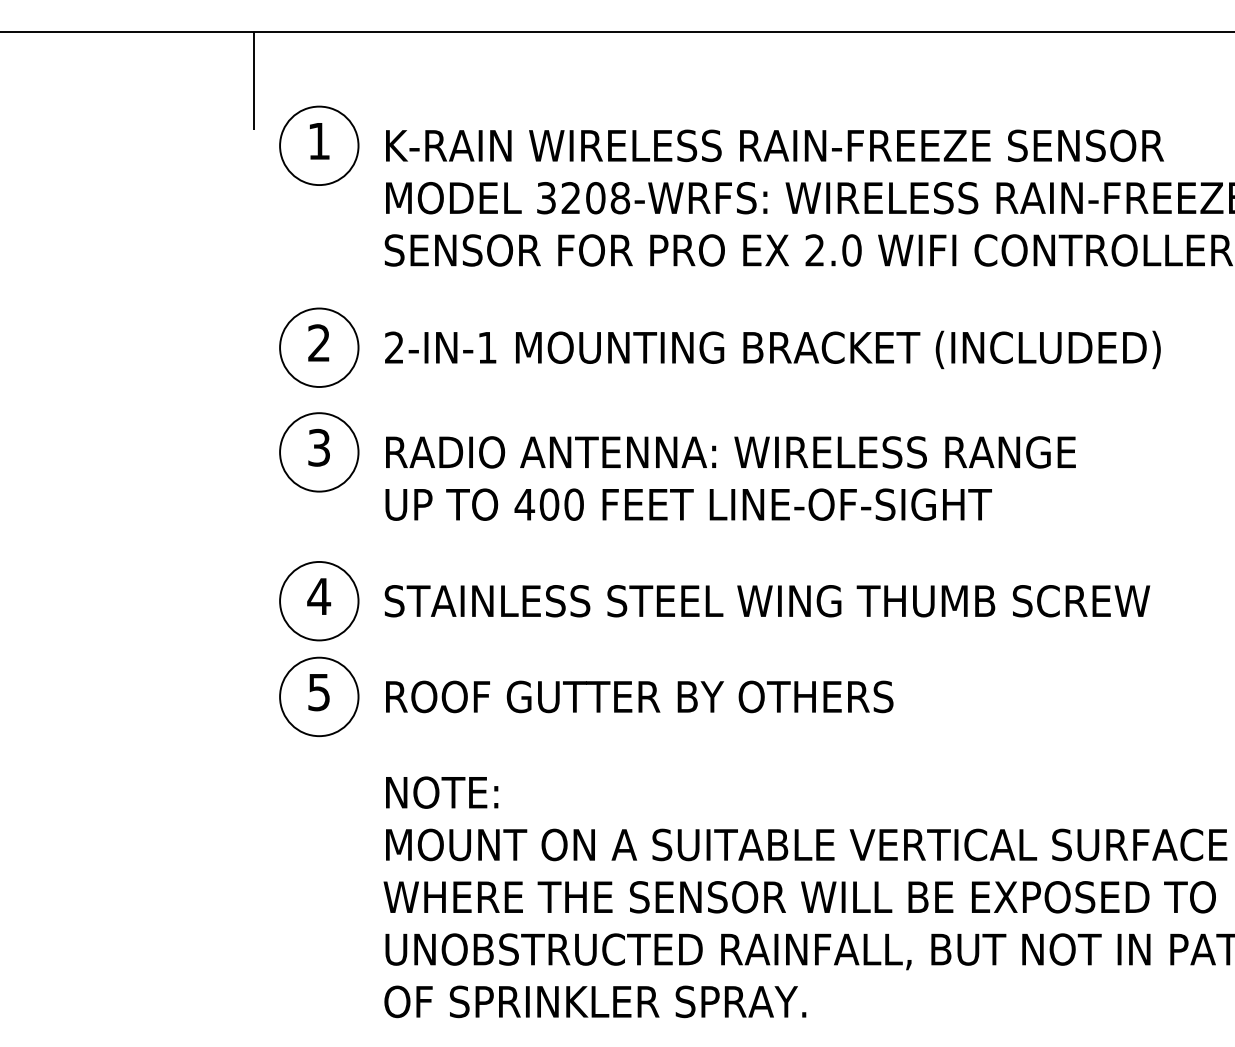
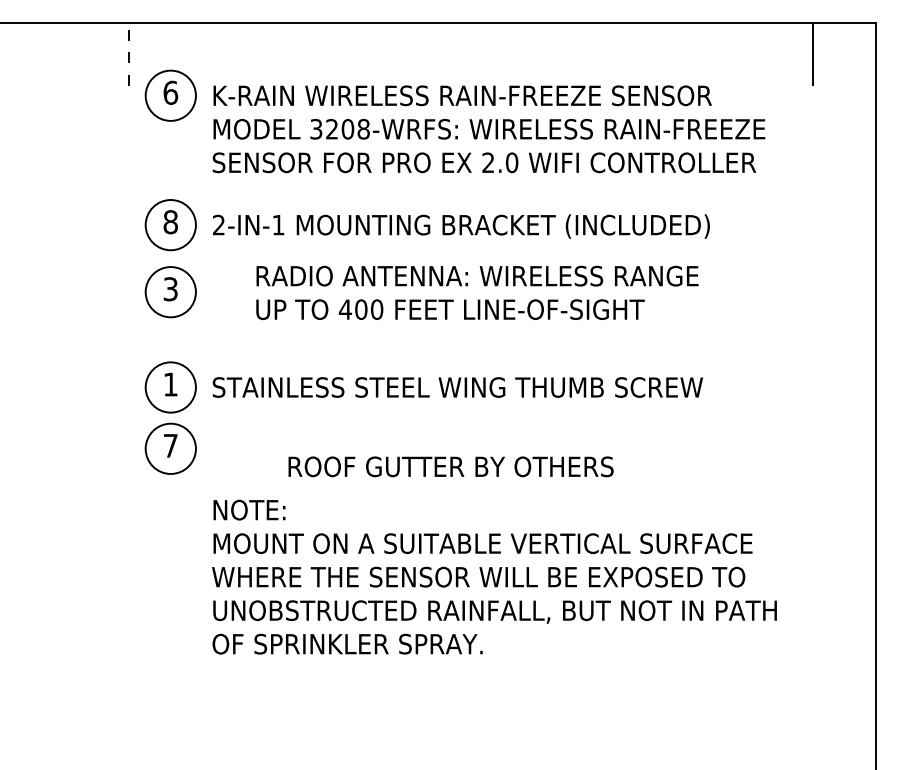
line: (253, 79) -> (128, 53), solid -> dashed
text: (318, 140) -> (170, 92), 1 -> 6
text: (318, 343) -> (170, 222), 2 -> 8
text: (730, 477) -> (477, 292), moved
text: (318, 596) -> (170, 384), 4 -> 1
text: (318, 691) -> (170, 445), 5 -> 7
text: (638, 696) -> (450, 466), moved

